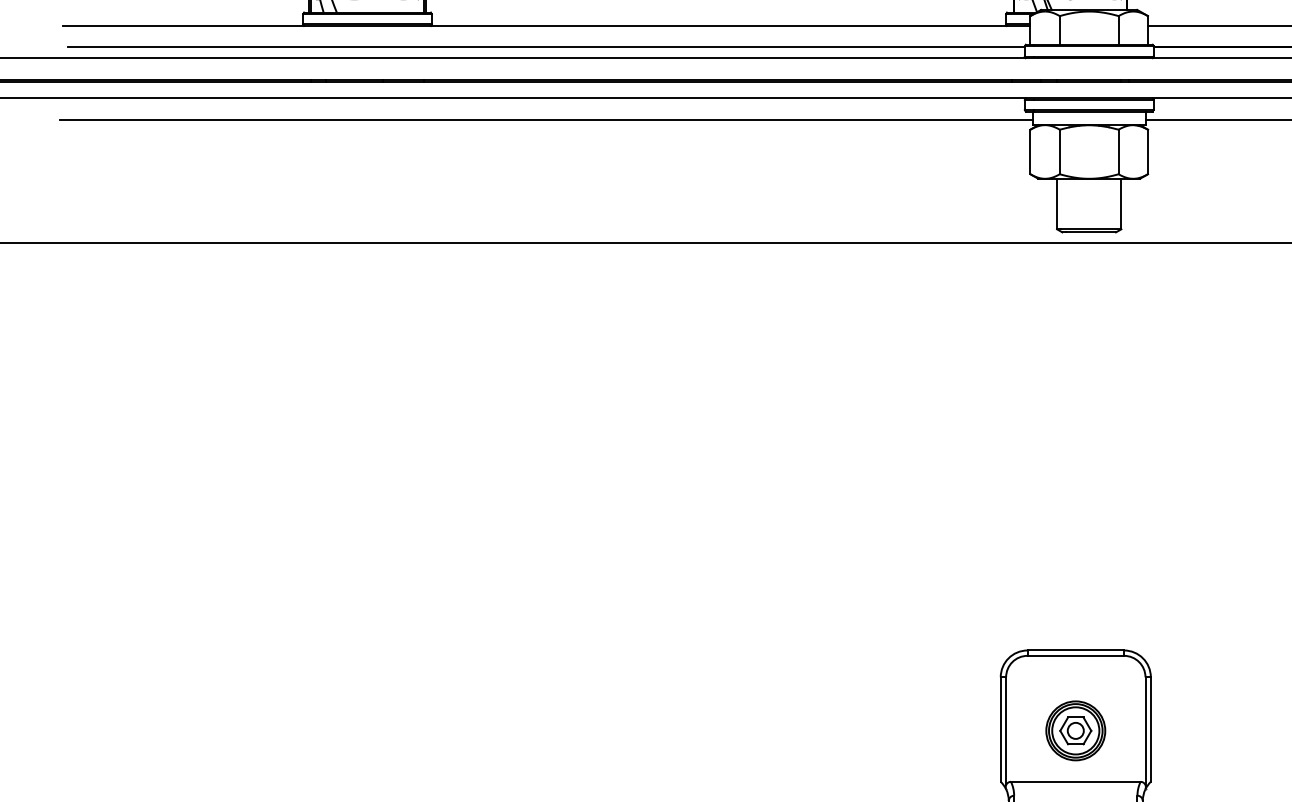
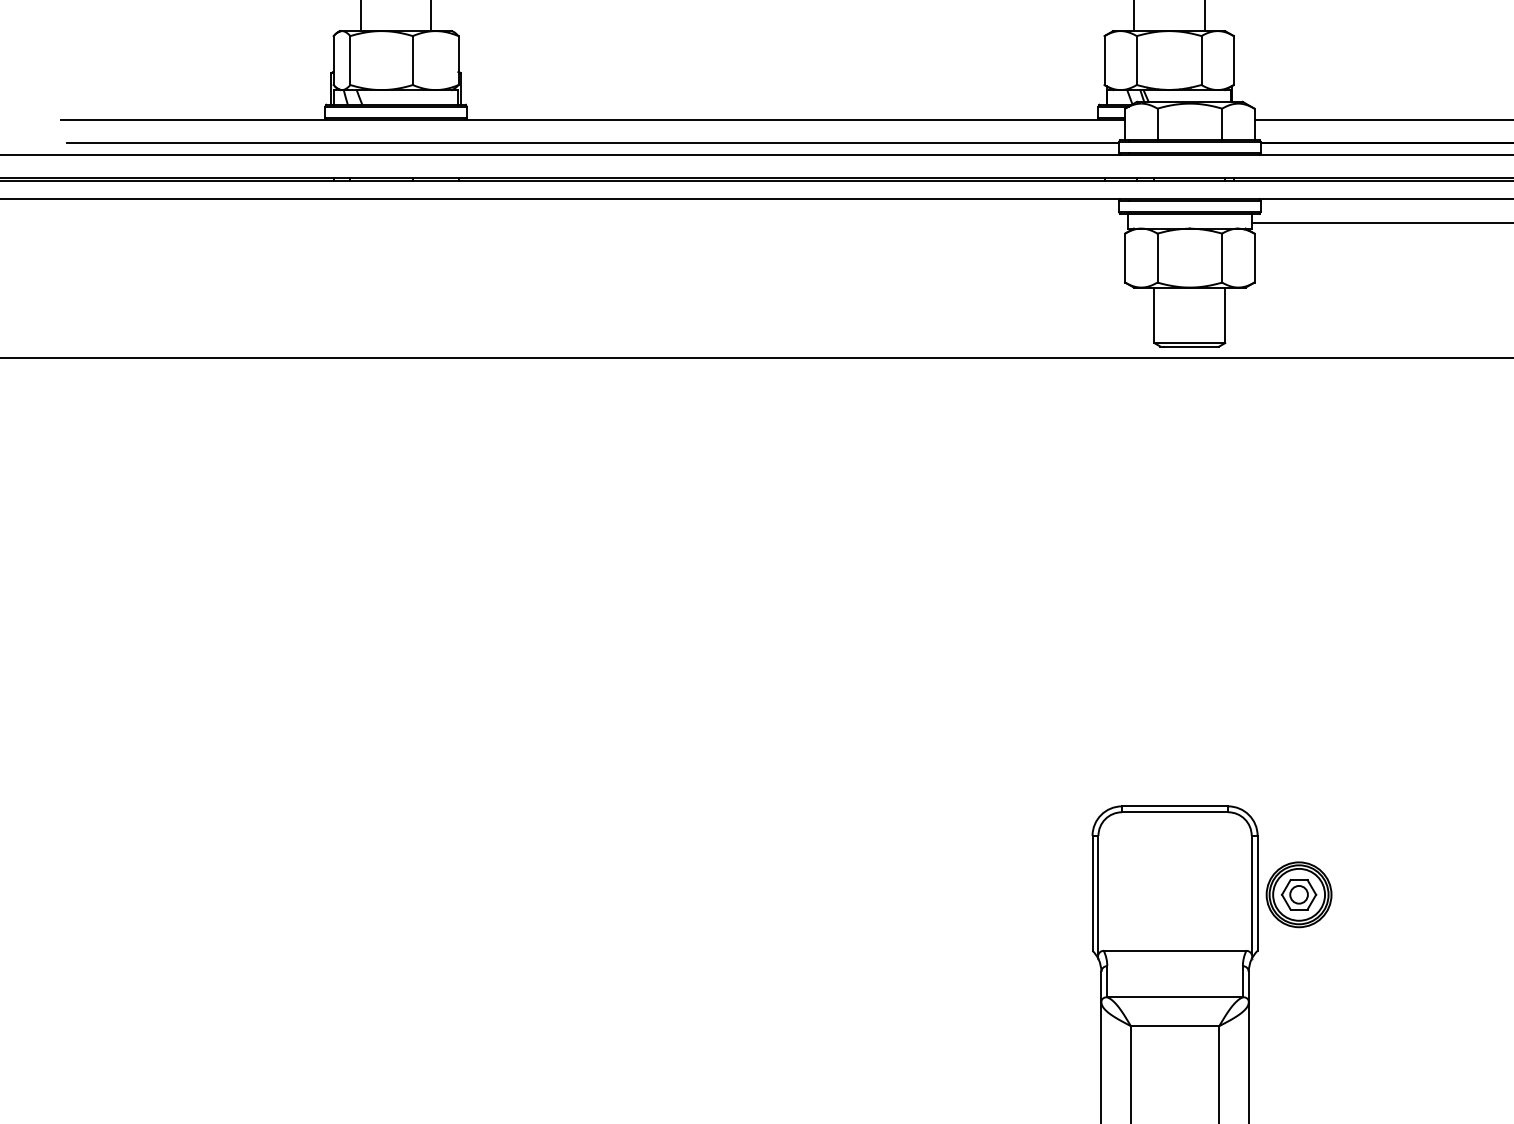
line: (546, 119) -> (592, 222), removed
part: (1075, 730) -> (1298, 894), moved

